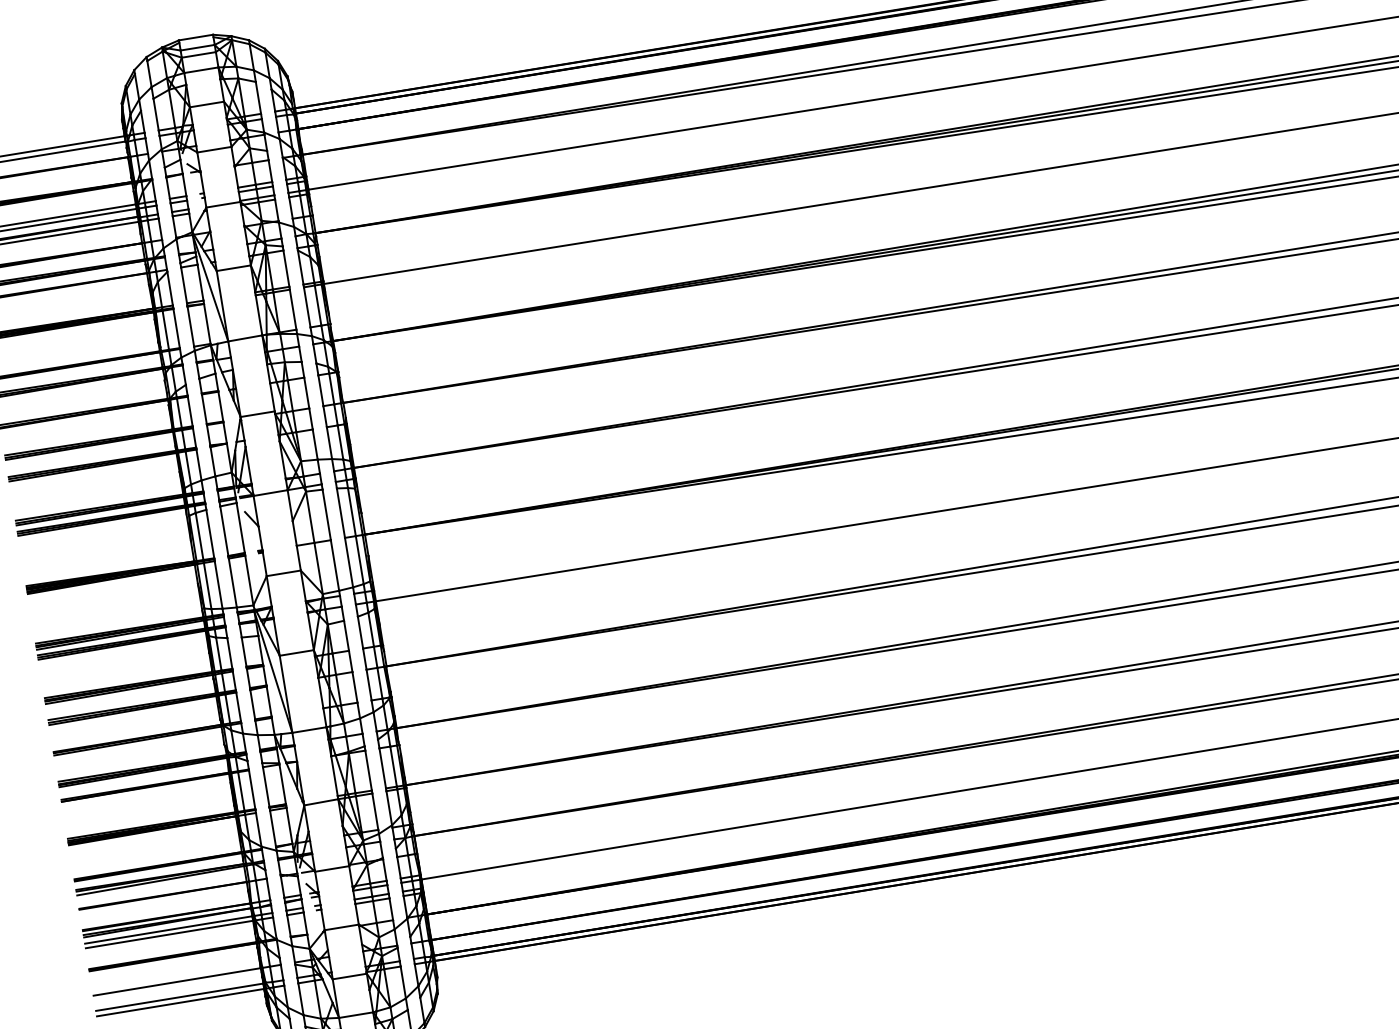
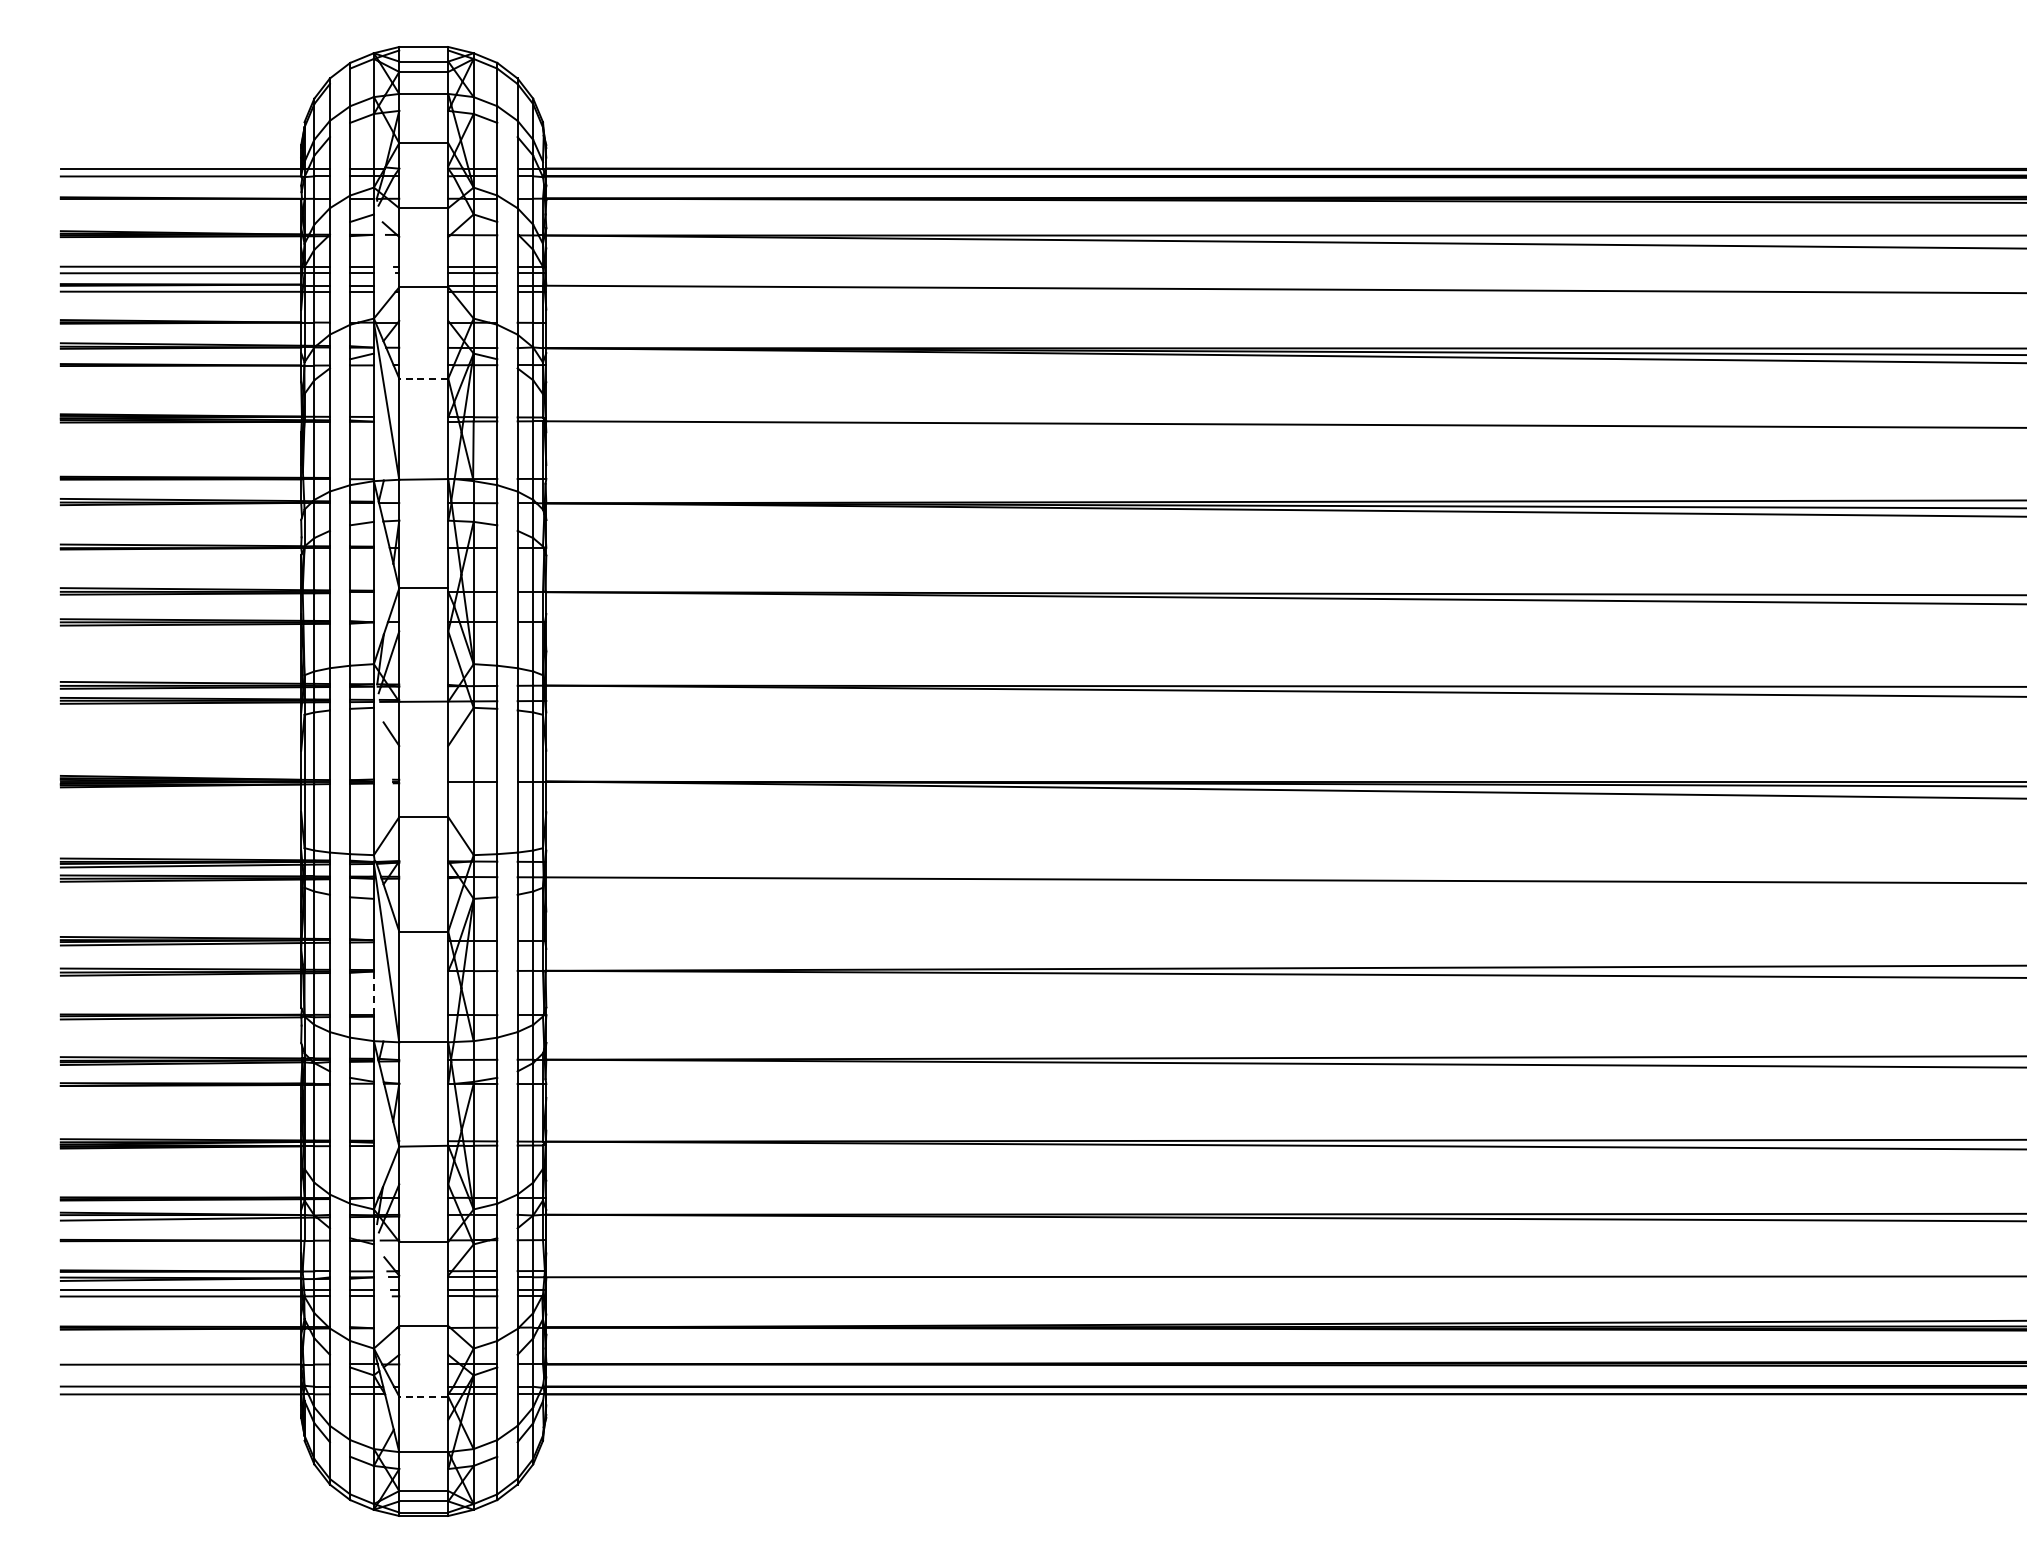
line: (233, 268) -> (423, 378), solid -> dashed
line: (268, 701) -> (373, 993), solid -> dashed
line: (349, 976) -> (423, 1396), solid -> dashed

